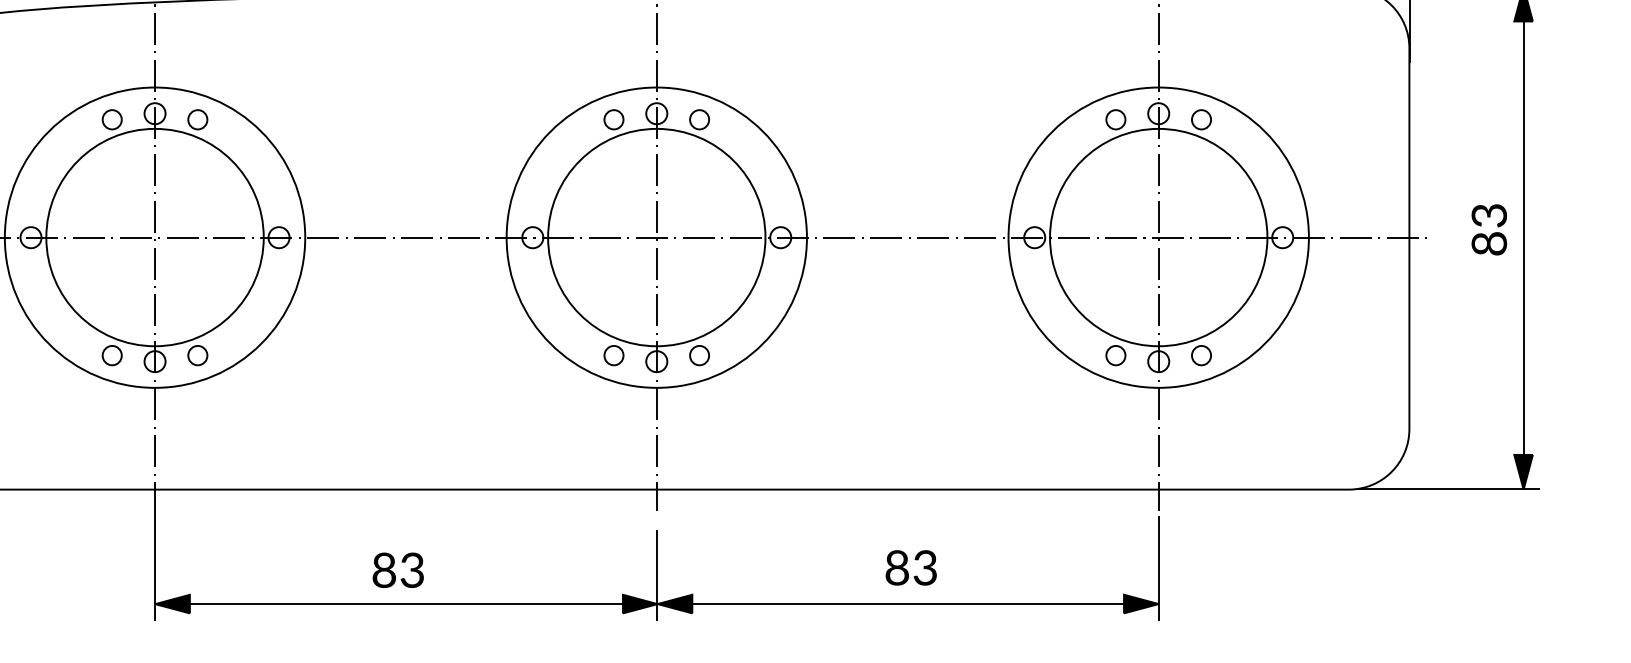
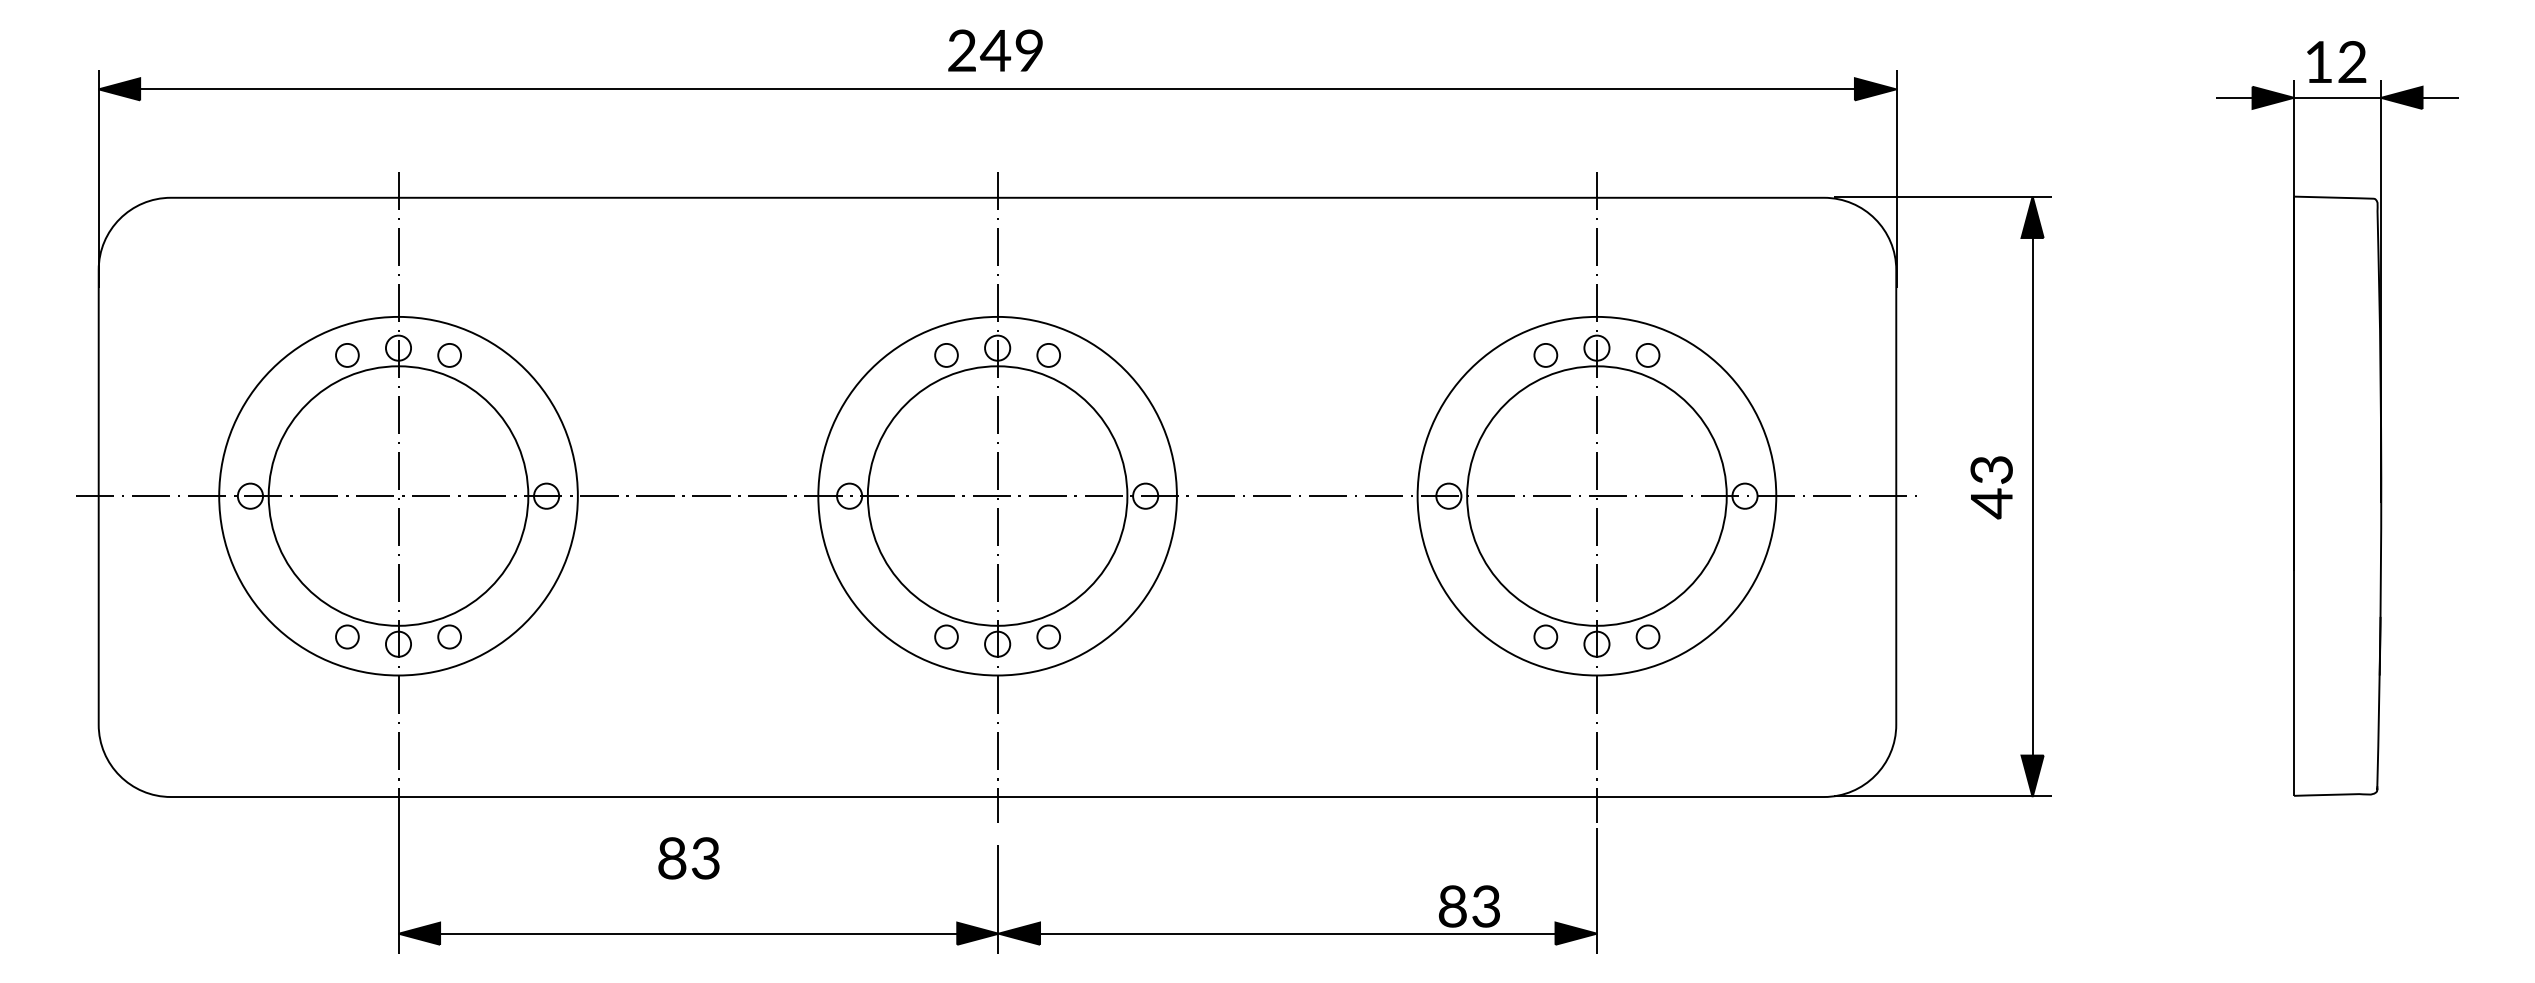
text: (1489, 243) -> (1991, 503), 83 -> 43
text: (911, 567) -> (1469, 906), moved
text: (397, 570) -> (688, 858), moved

